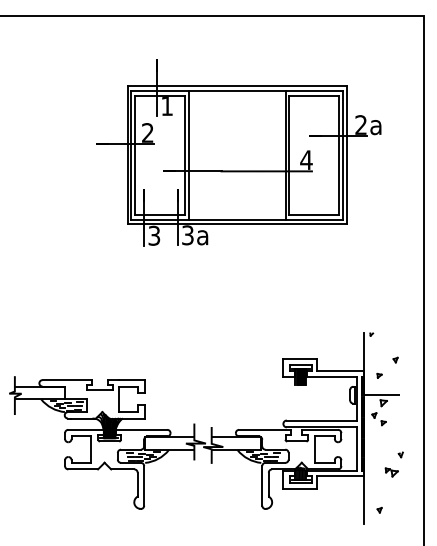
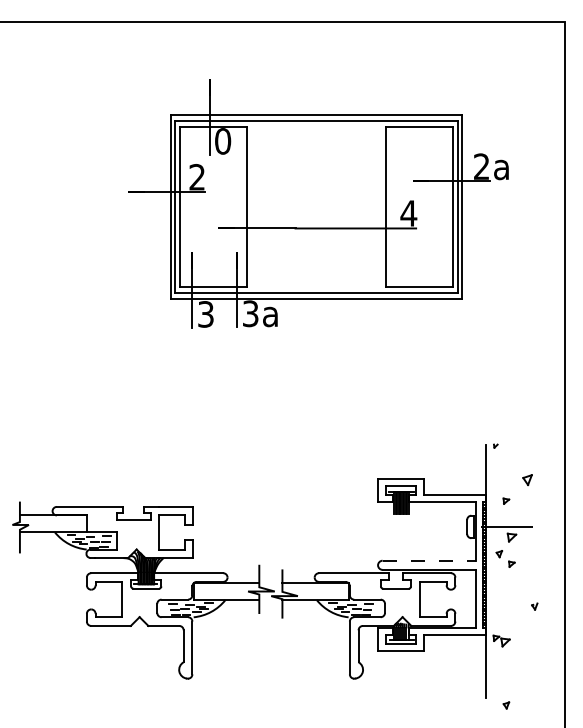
text: (167, 106) -> (223, 141), 1 -> 0
line: (188, 154) -> (251, 206), removed
line: (285, 154) -> (381, 206), removed
part: (395, 360) -> (527, 480), size x1.6
line: (321, 420) -> (429, 560), solid -> dashed
part: (391, 472) -> (501, 640), moved
part: (379, 510) -> (506, 705), moved

